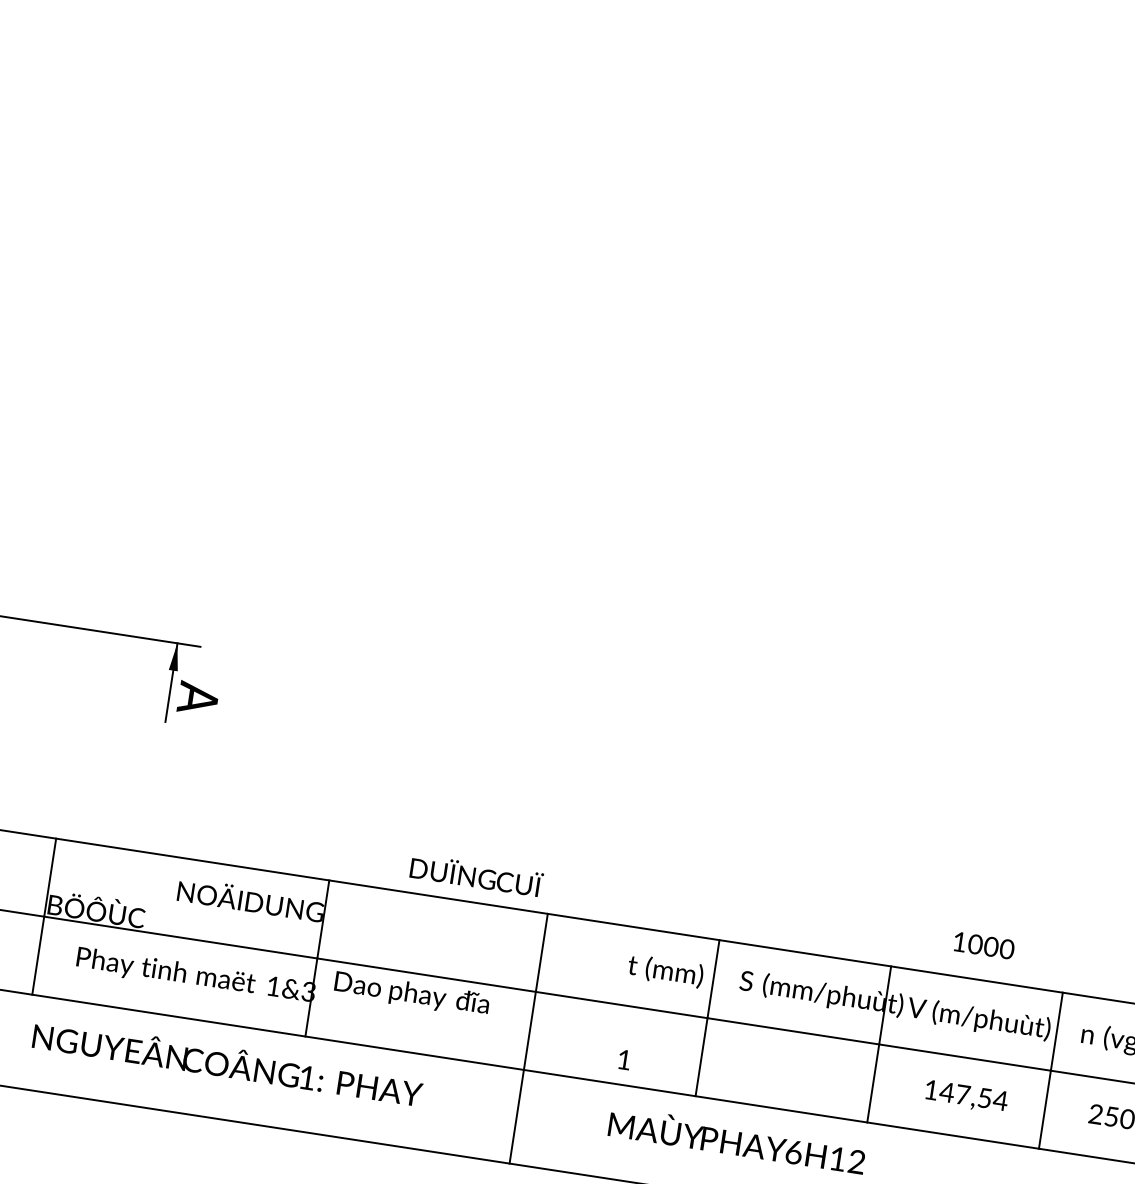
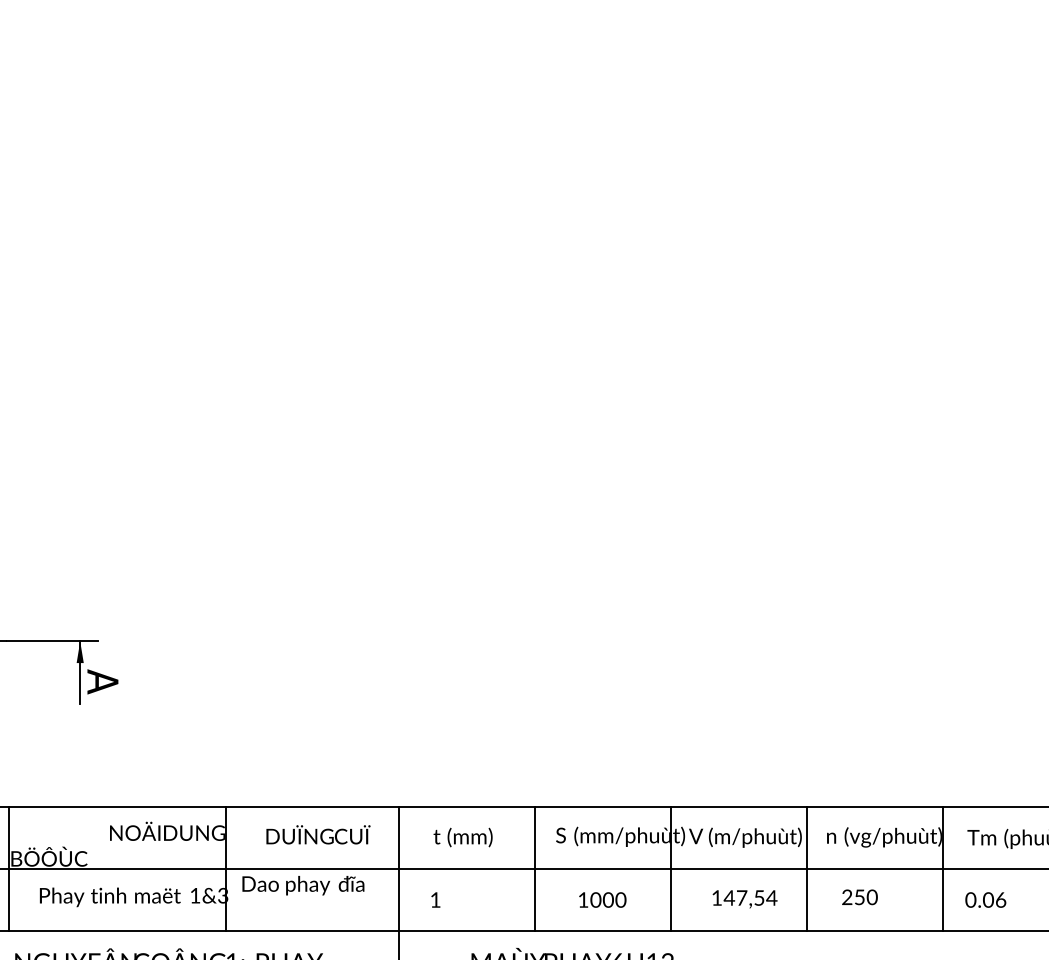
text: (476, 875) -> (318, 834), moved
text: (983, 945) -> (602, 899), moved
text: (664, 971) -> (462, 837), moved
text: (624, 1059) -> (435, 899), moved

